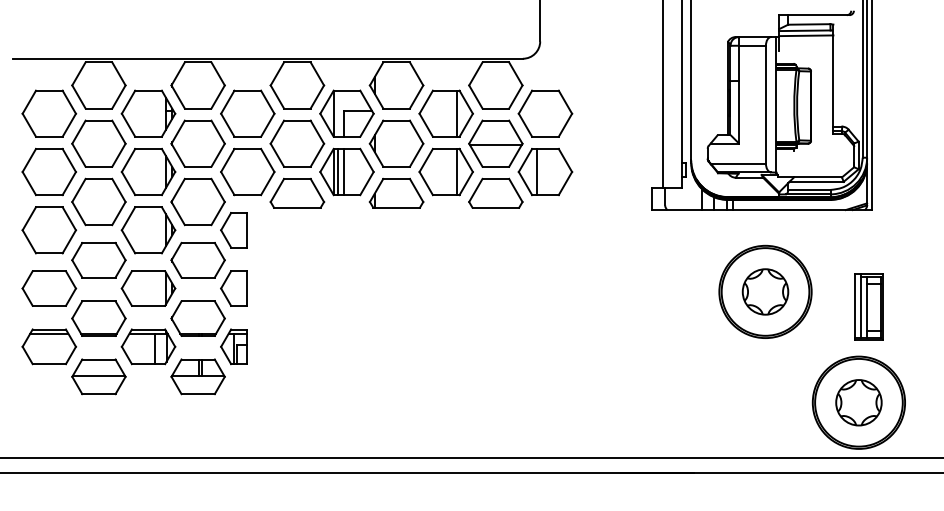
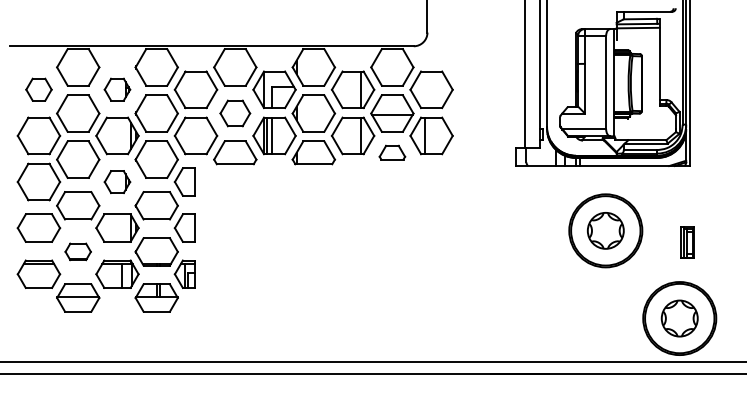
part: (49, 113) -> (39, 89), size x0.6
part: (148, 113) -> (117, 89), size x0.6
part: (297, 143) -> (235, 113), size x0.7
part: (495, 192) -> (392, 152), size x0.6
part: (148, 230) -> (117, 182), size x0.6
part: (868, 306) -> (687, 242), size x0.6
part: (98, 318) -> (77, 251), size x0.6

